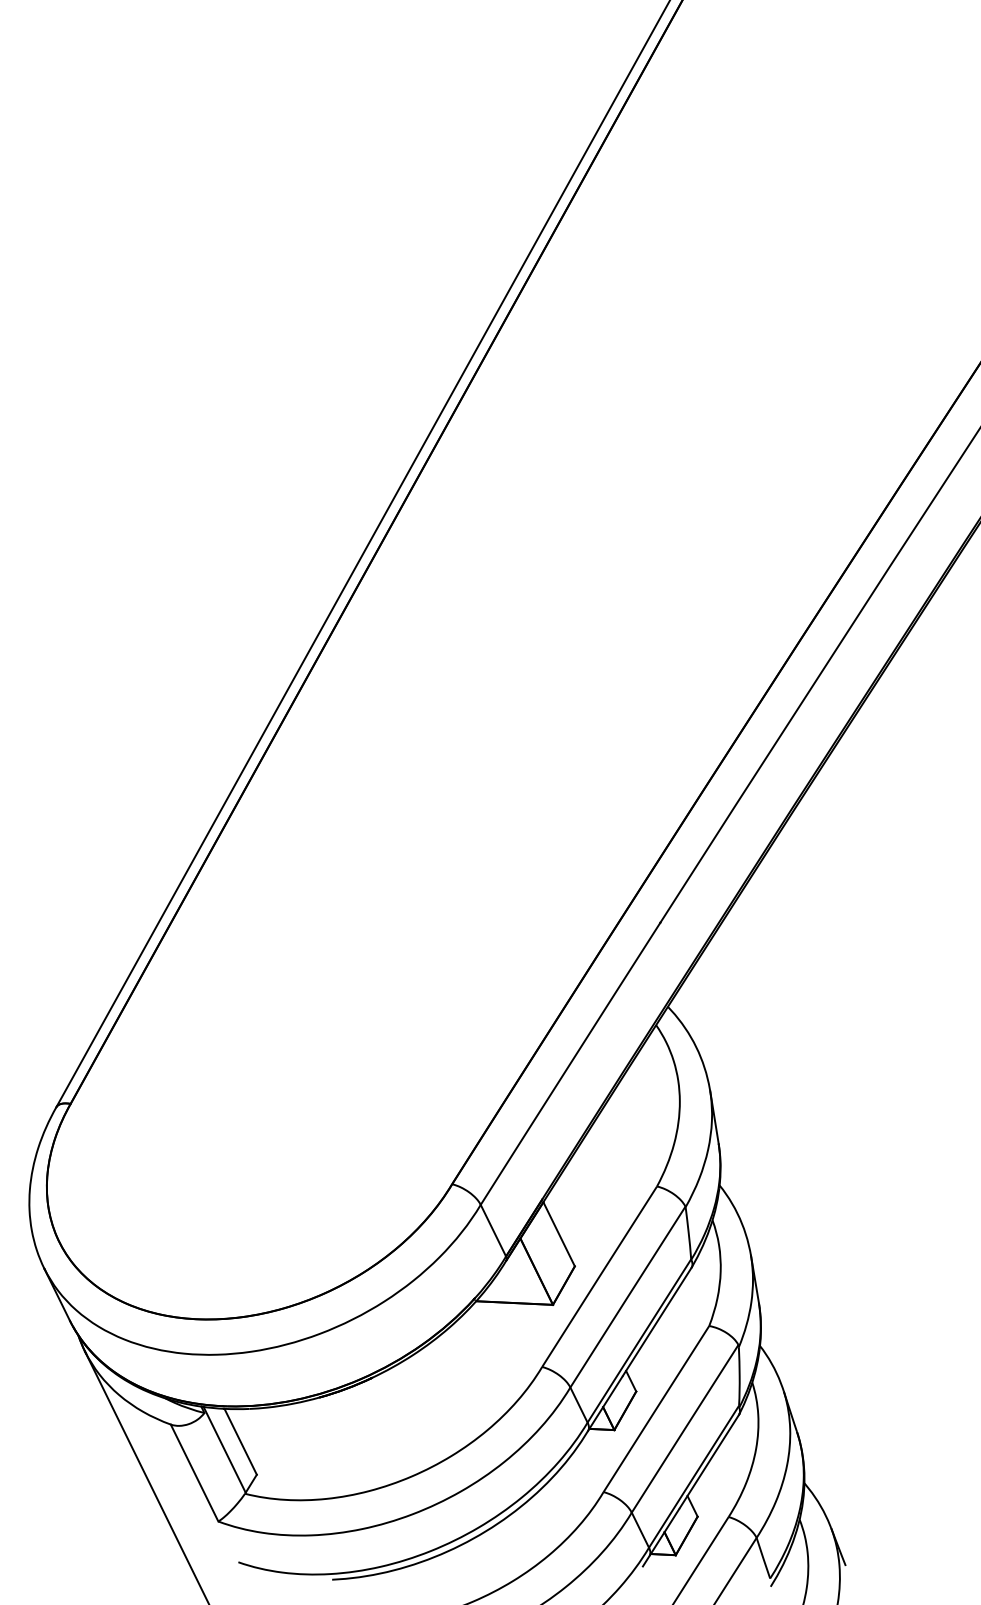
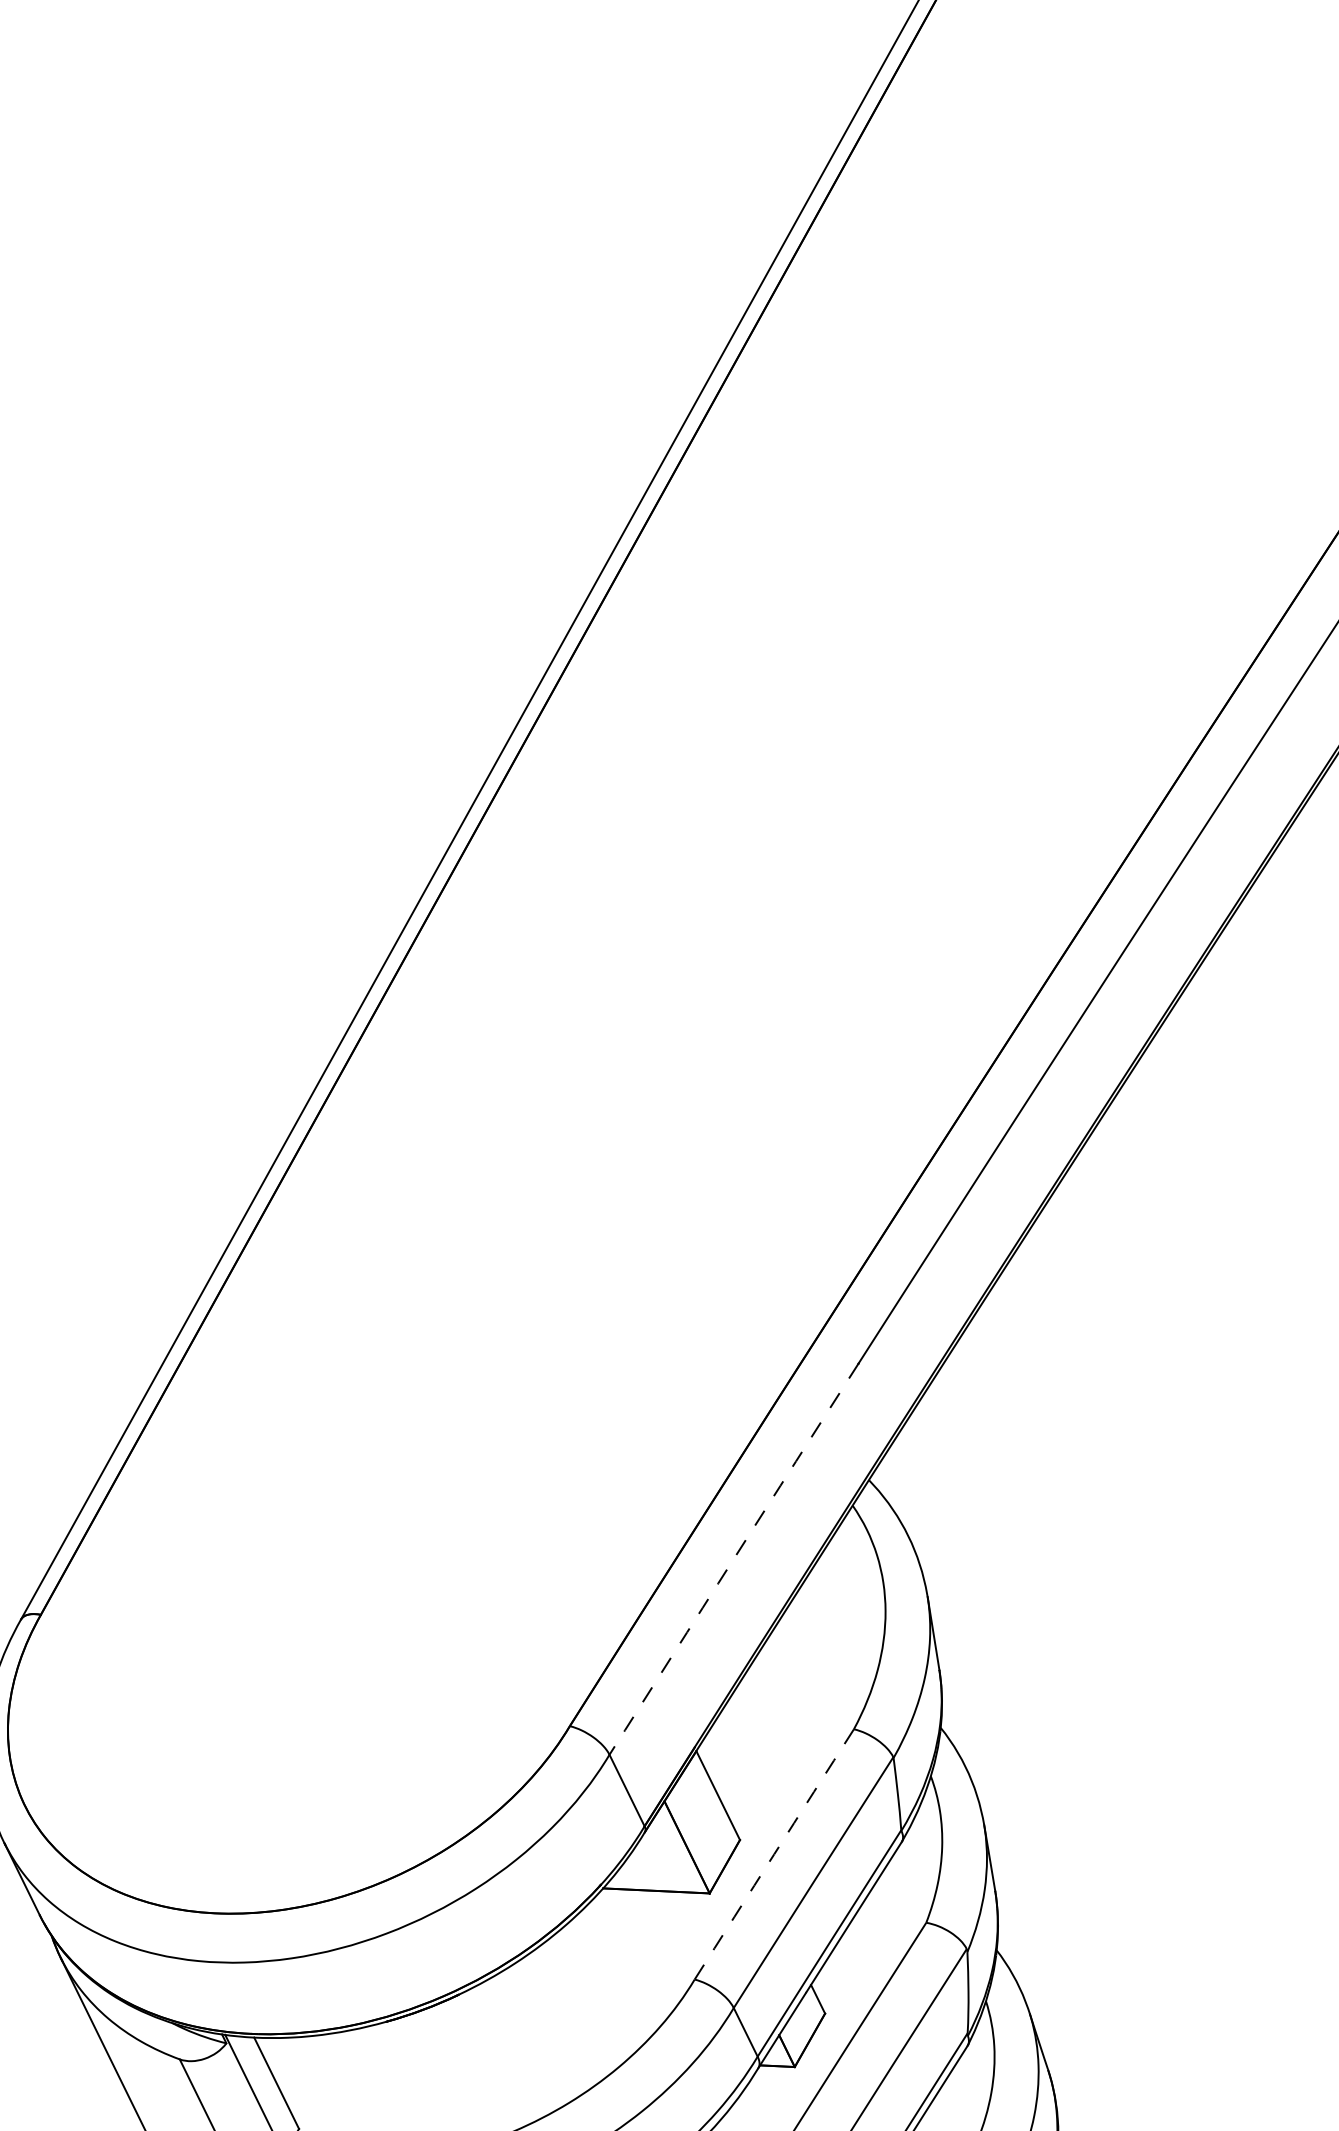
arc: (570, 1063) -> (733, 1558), solid -> dashed
arc: (599, 1276) -> (774, 1854), solid -> dashed

